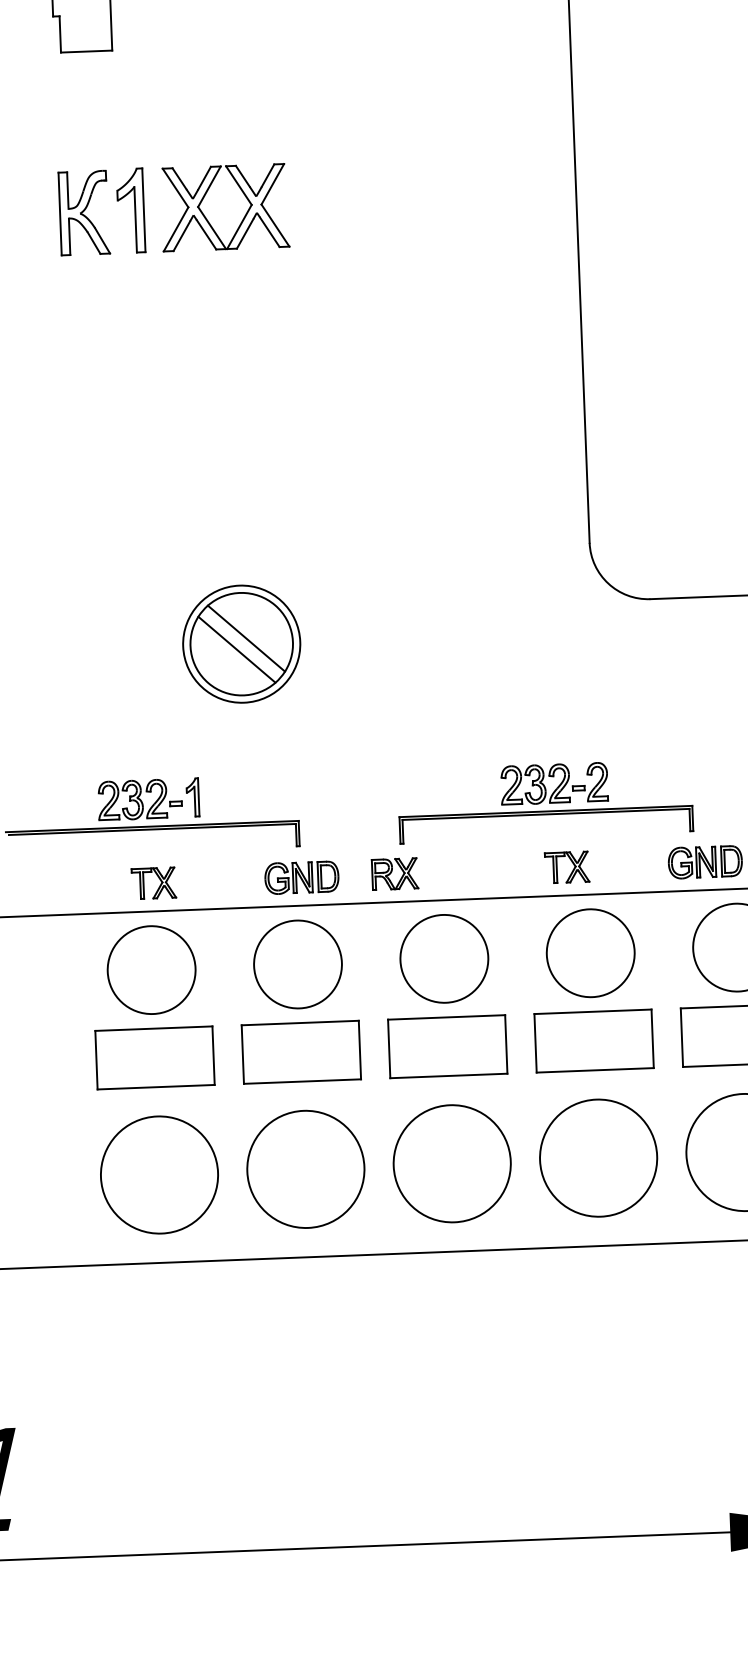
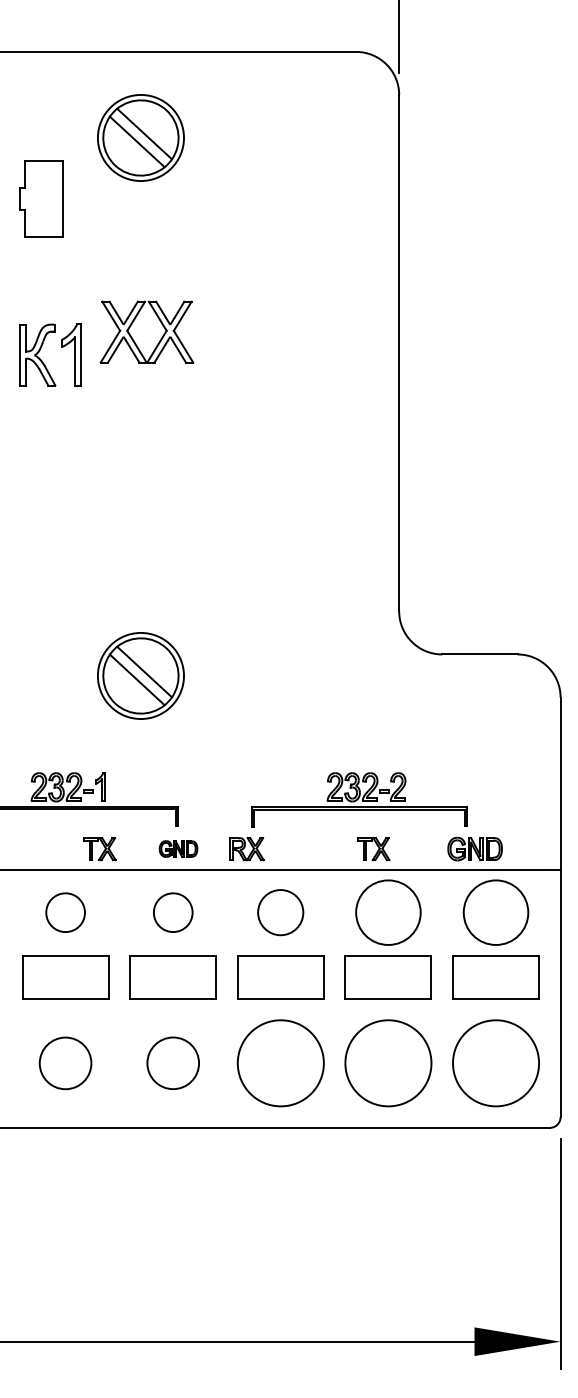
part: (224, 206) -> (146, 331), moved
part: (301, 876) -> (178, 848), size x0.7
part: (153, 883) -> (99, 849), moved
circle: (443, 958) -> (280, 912), size x0.7
circle: (297, 964) -> (172, 912), size x0.6
circle: (151, 969) -> (65, 912), size x0.6
circle: (306, 1169) -> (173, 1063), size x0.6
circle: (159, 1175) -> (65, 1063), size x0.6

